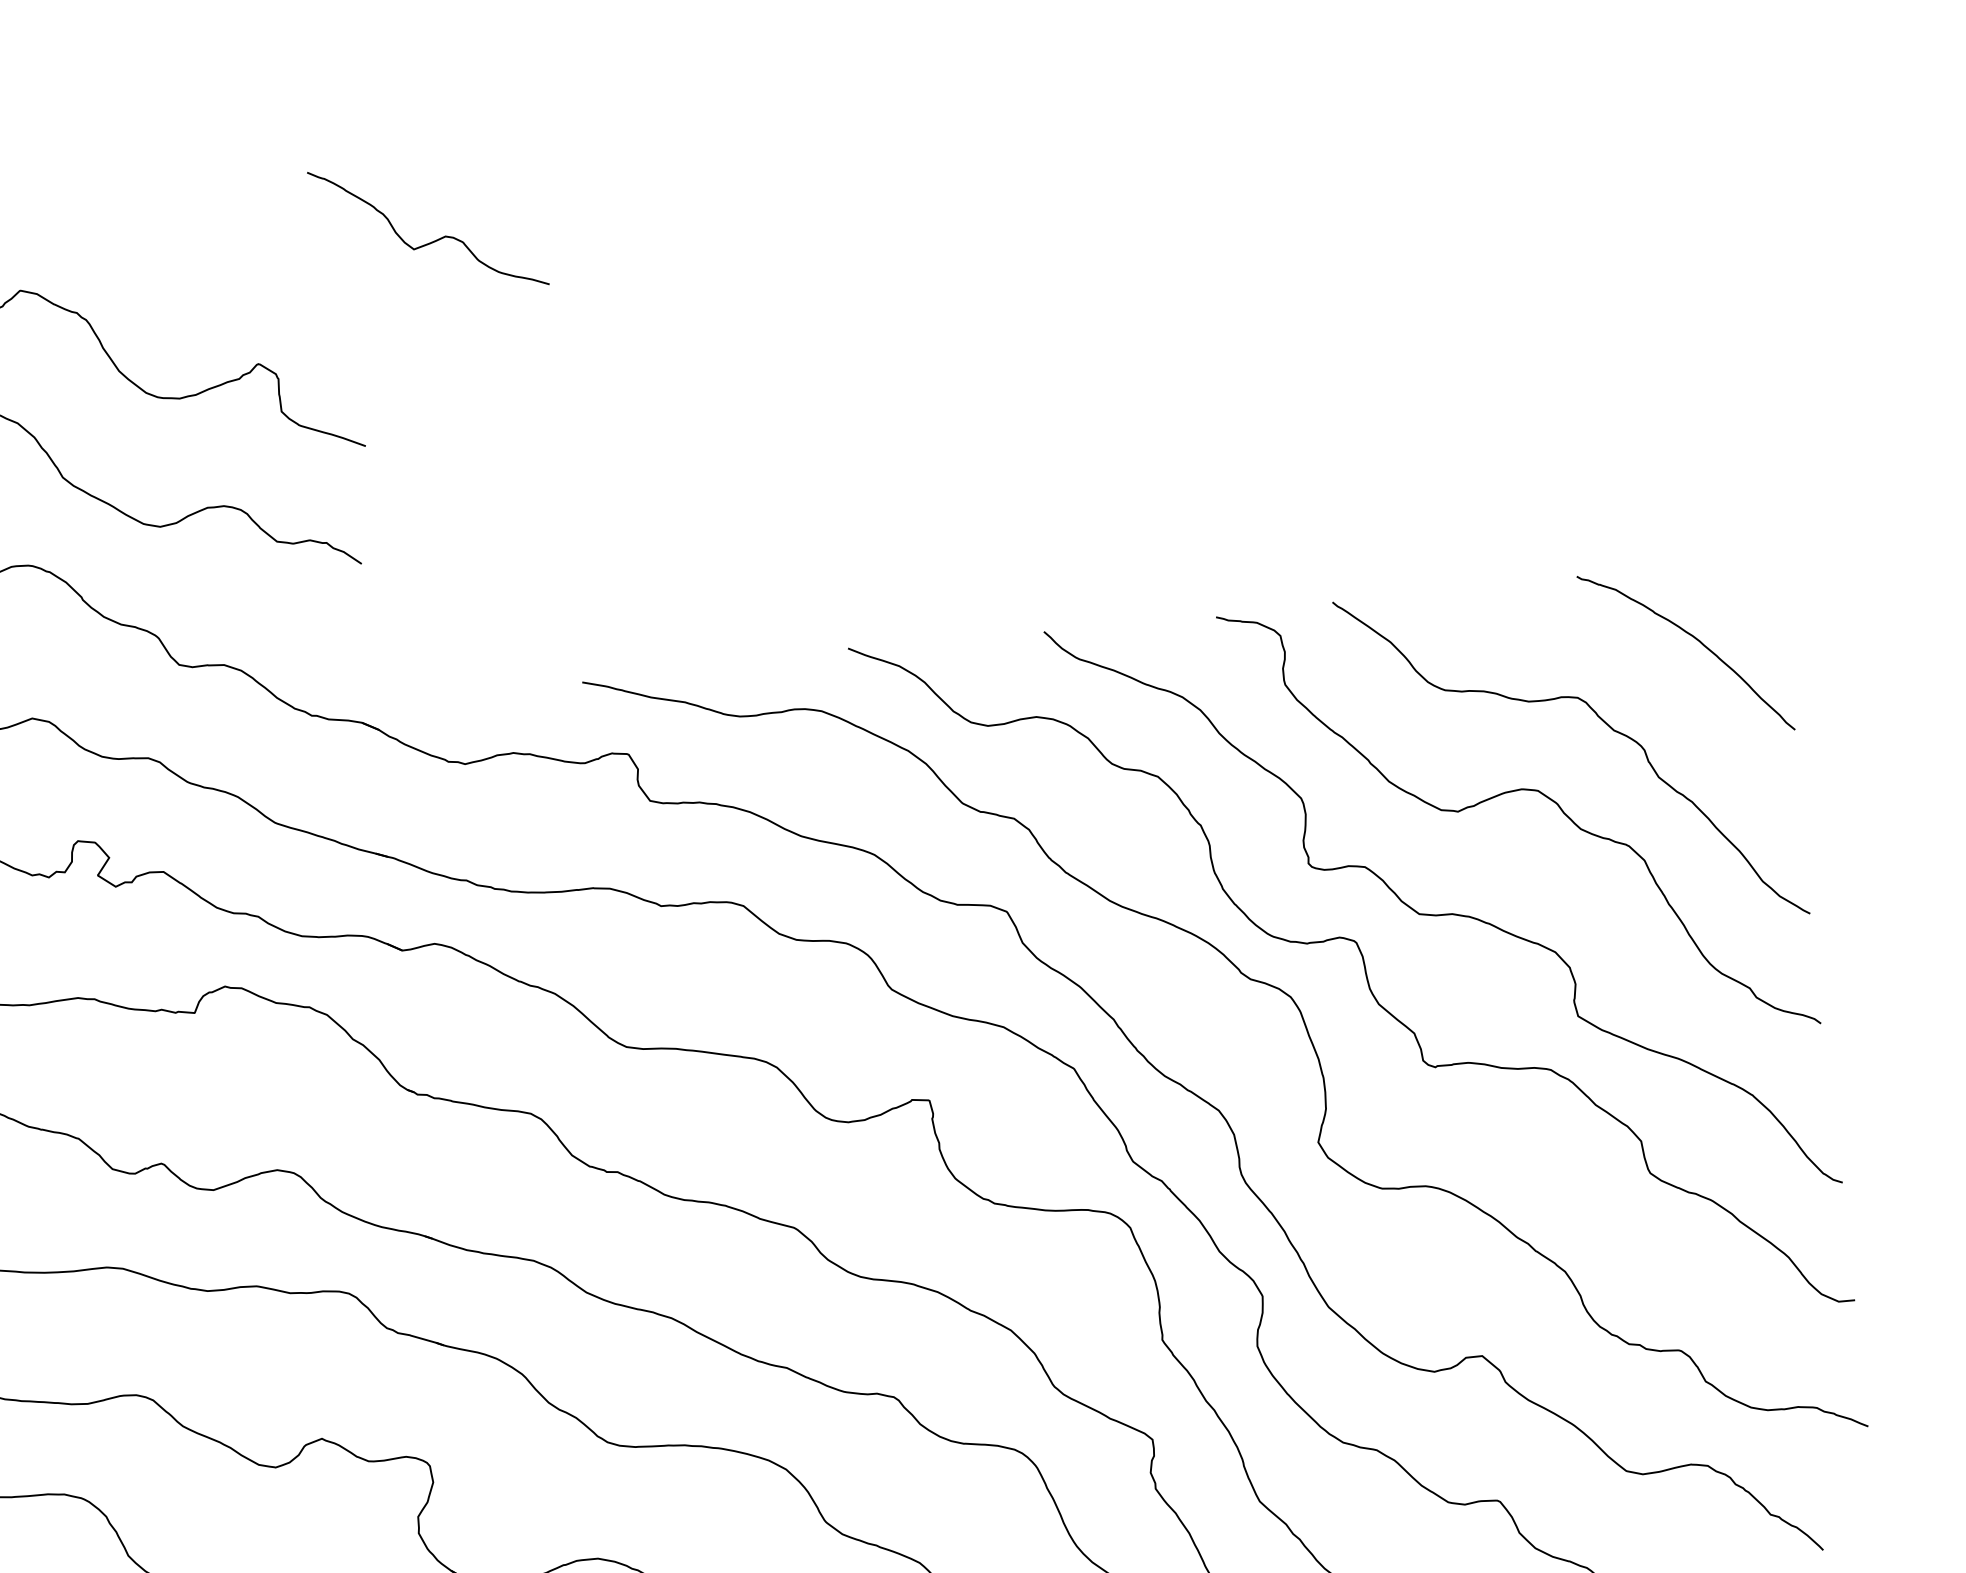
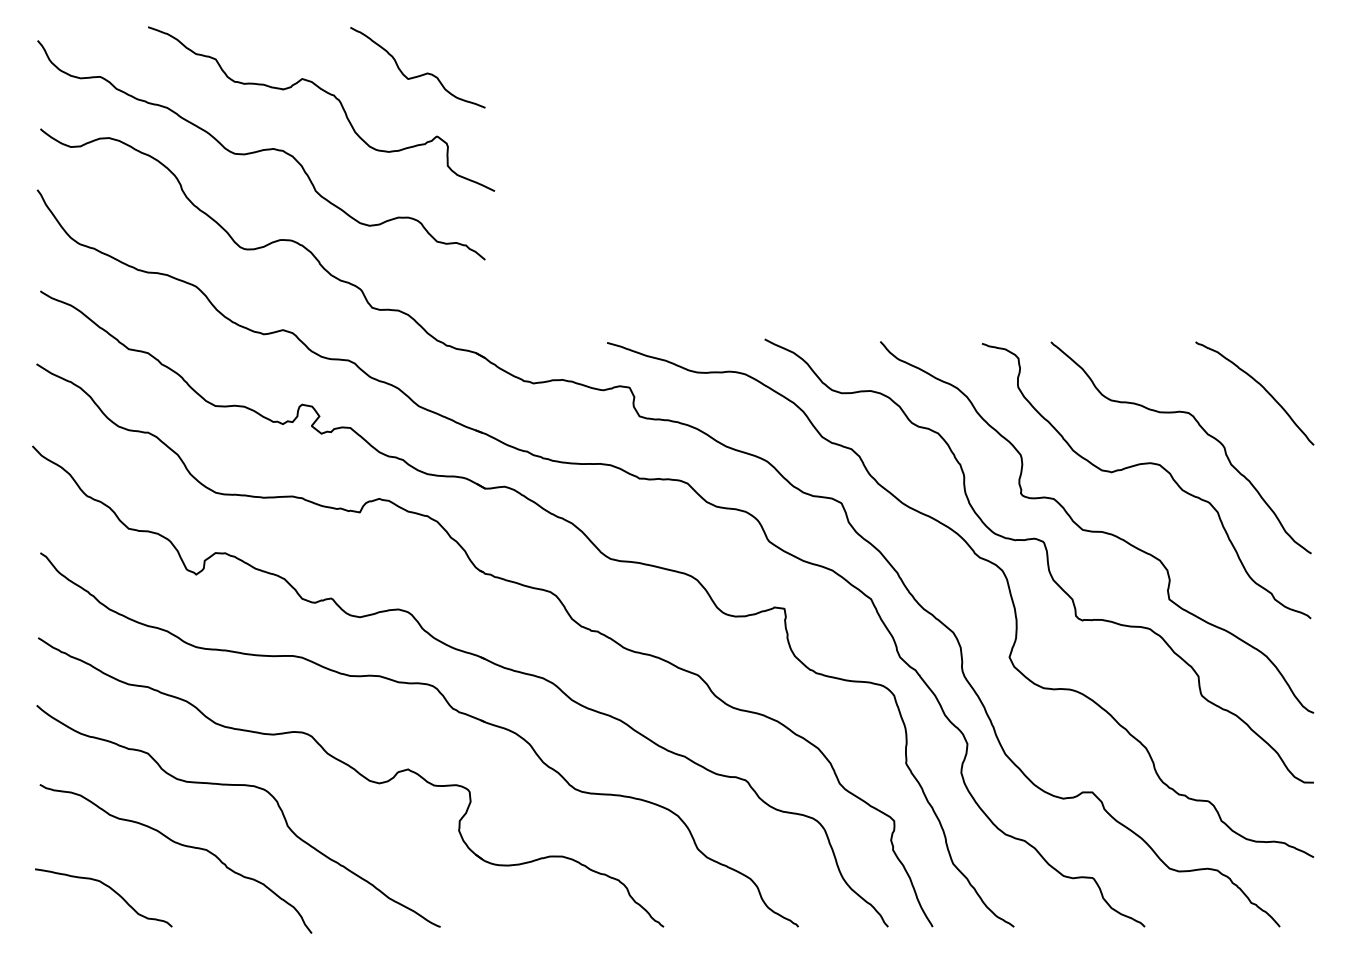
curve: (433, 239) -> (420, 74), moved

